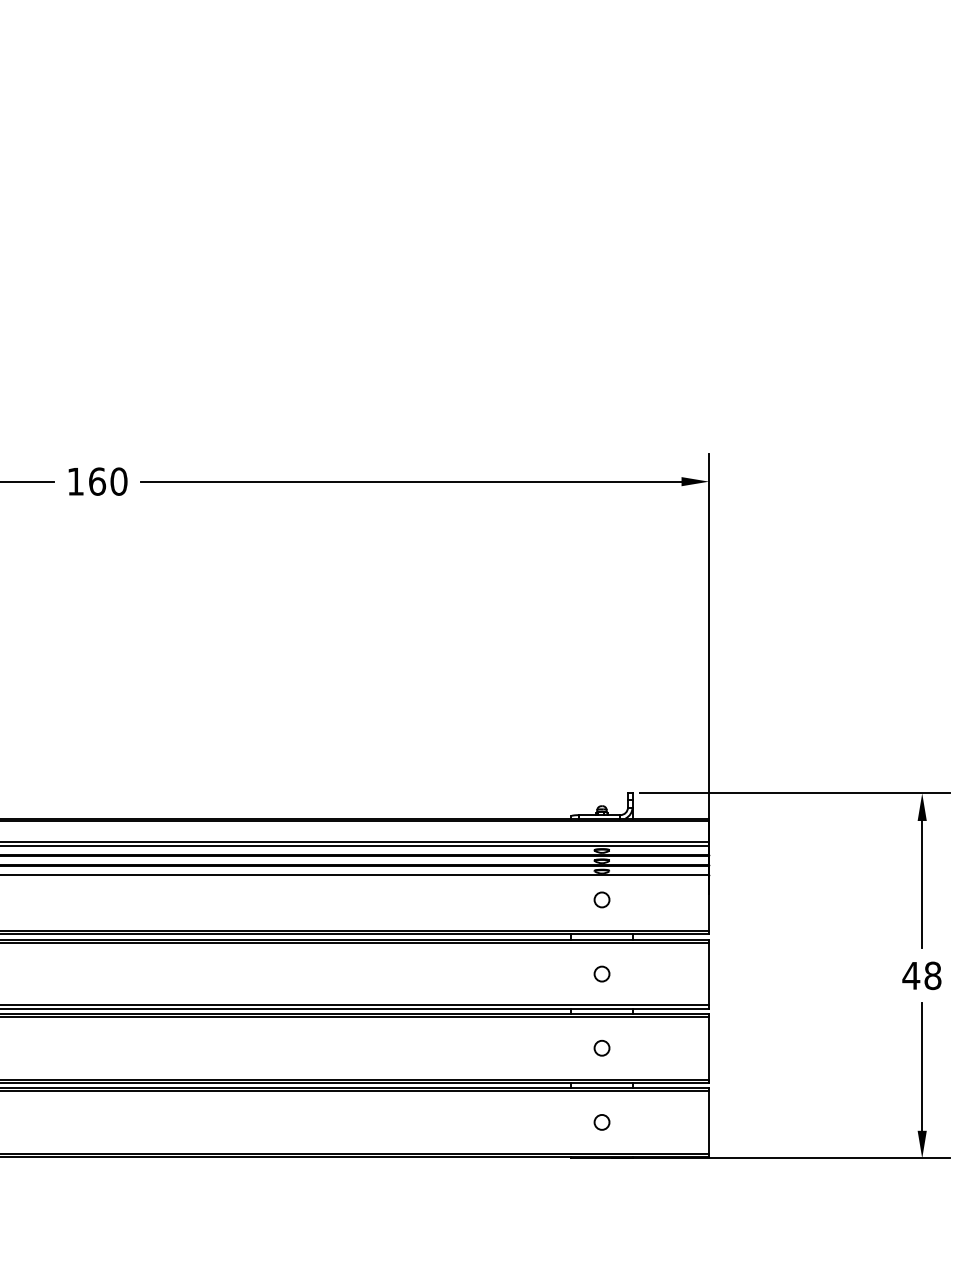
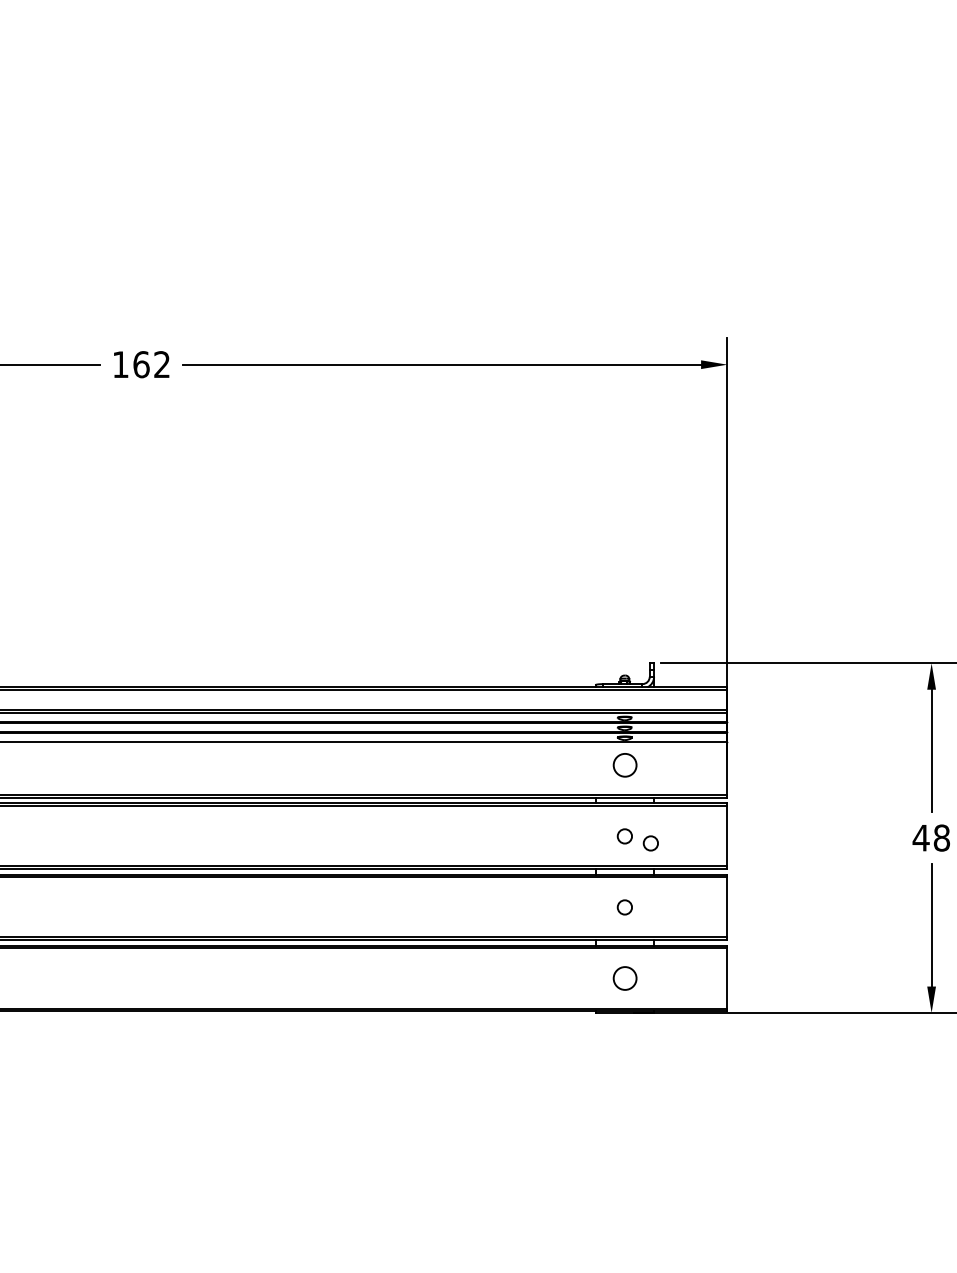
text: (119, 481) -> (162, 364), 160 -> 162
circle: (601, 900) -> (624, 765), size x1.6
circle: (628, 981) -> (650, 843), added
circle: (601, 1122) -> (624, 978), size x1.6

